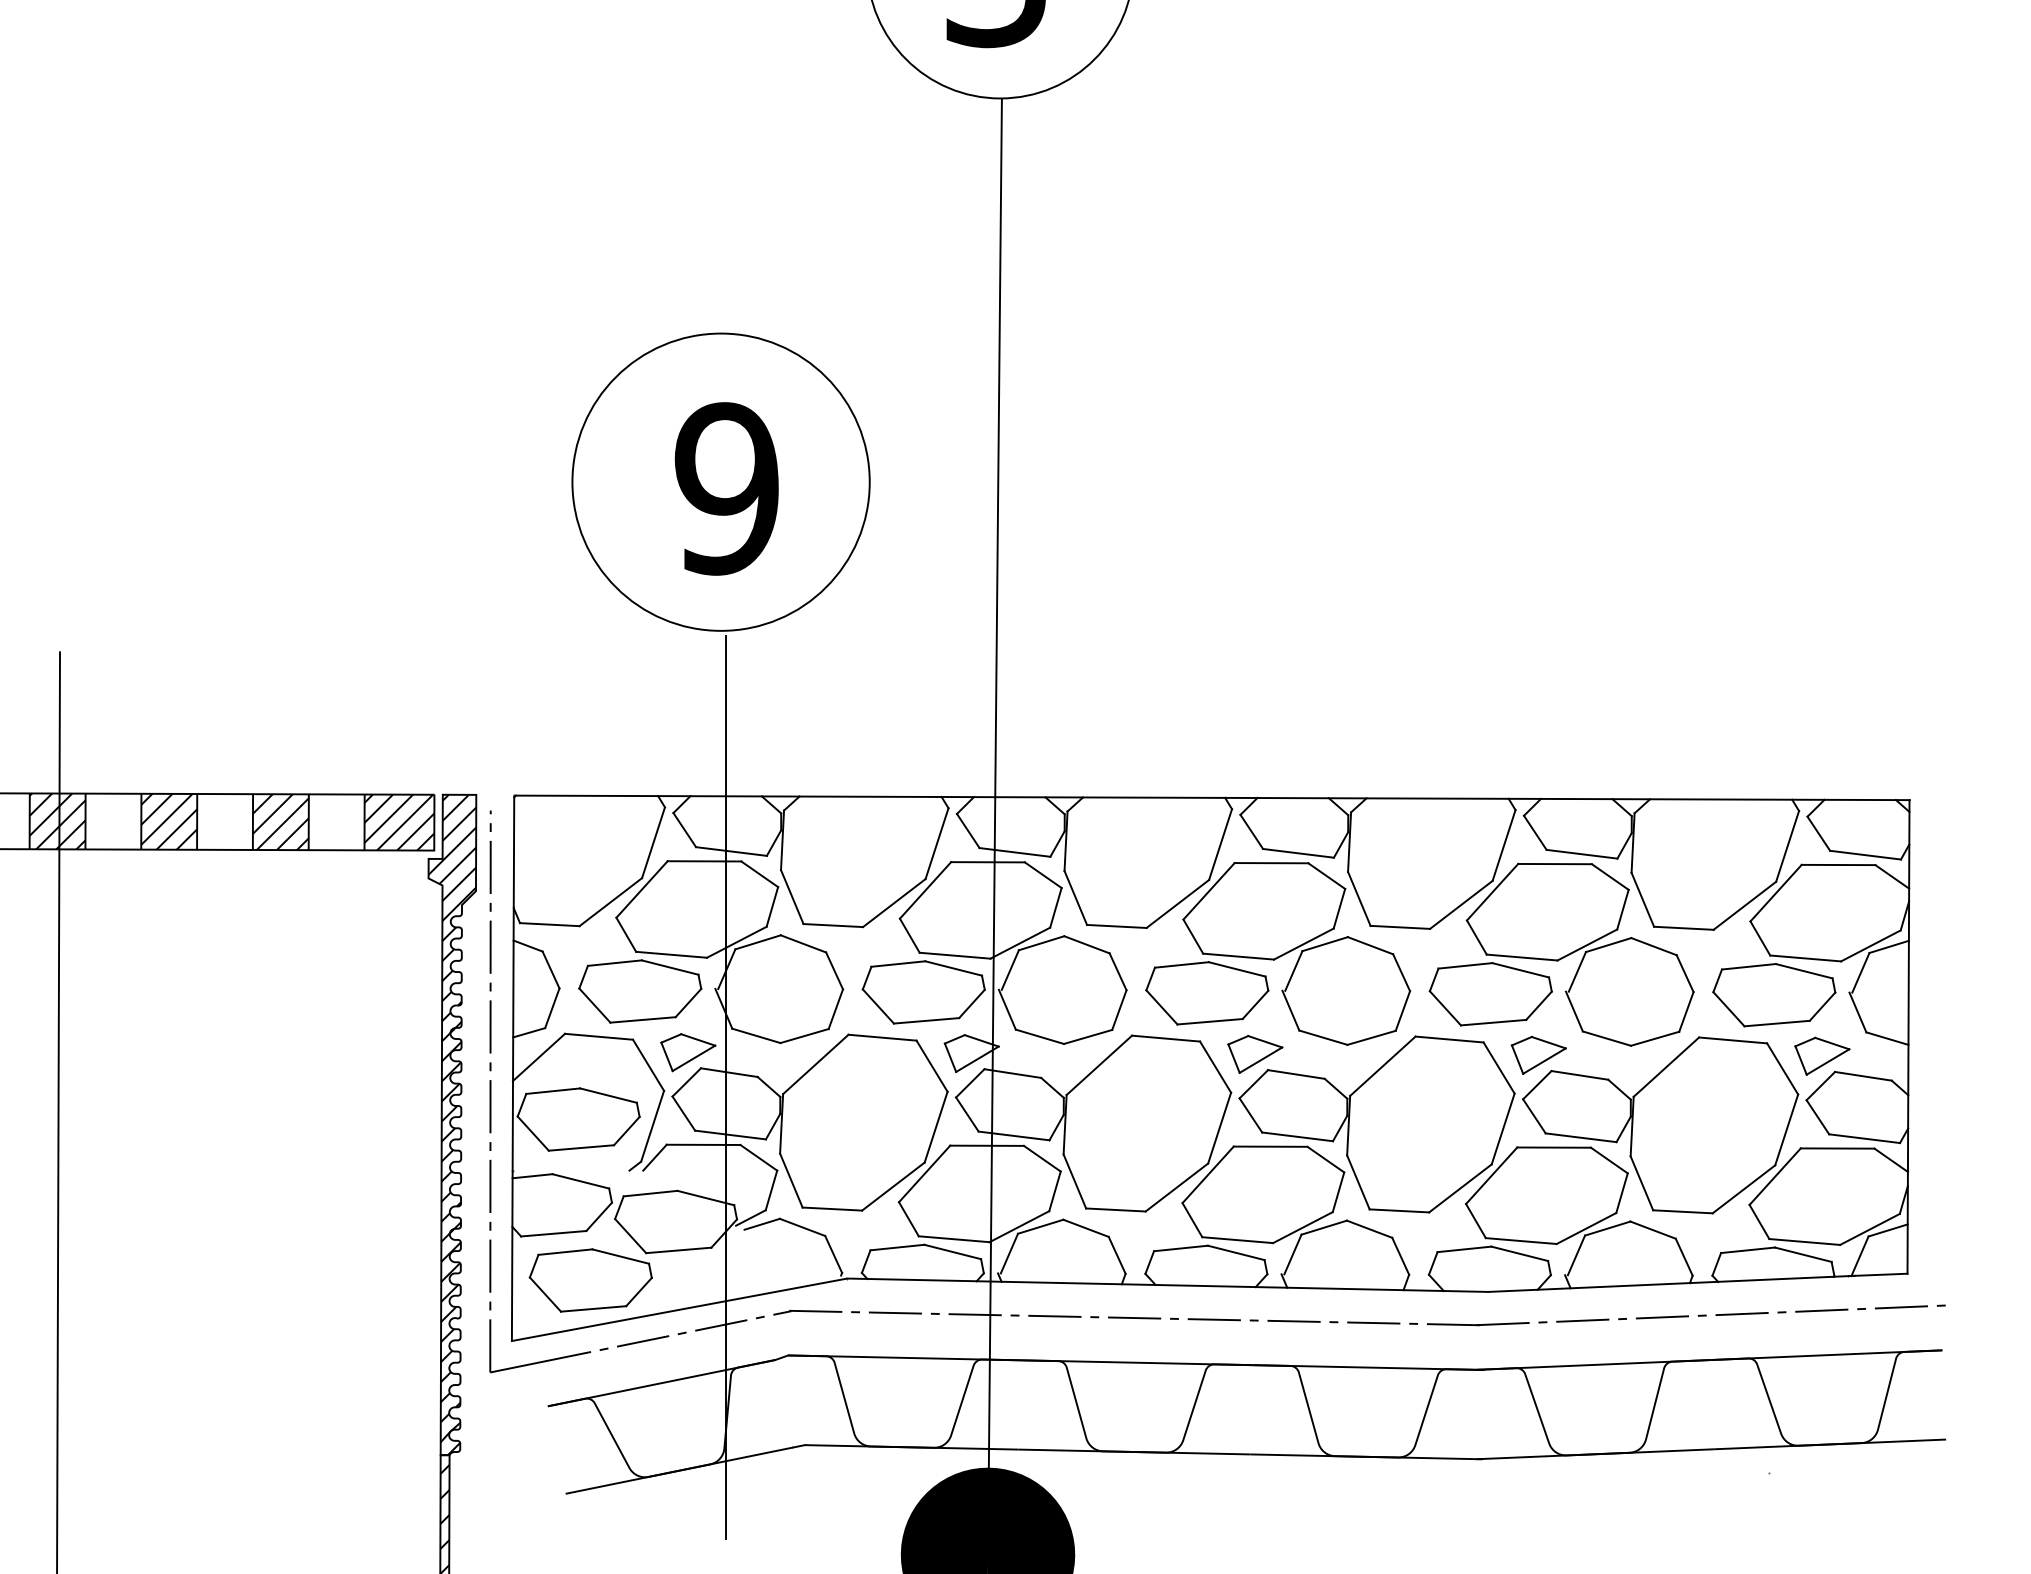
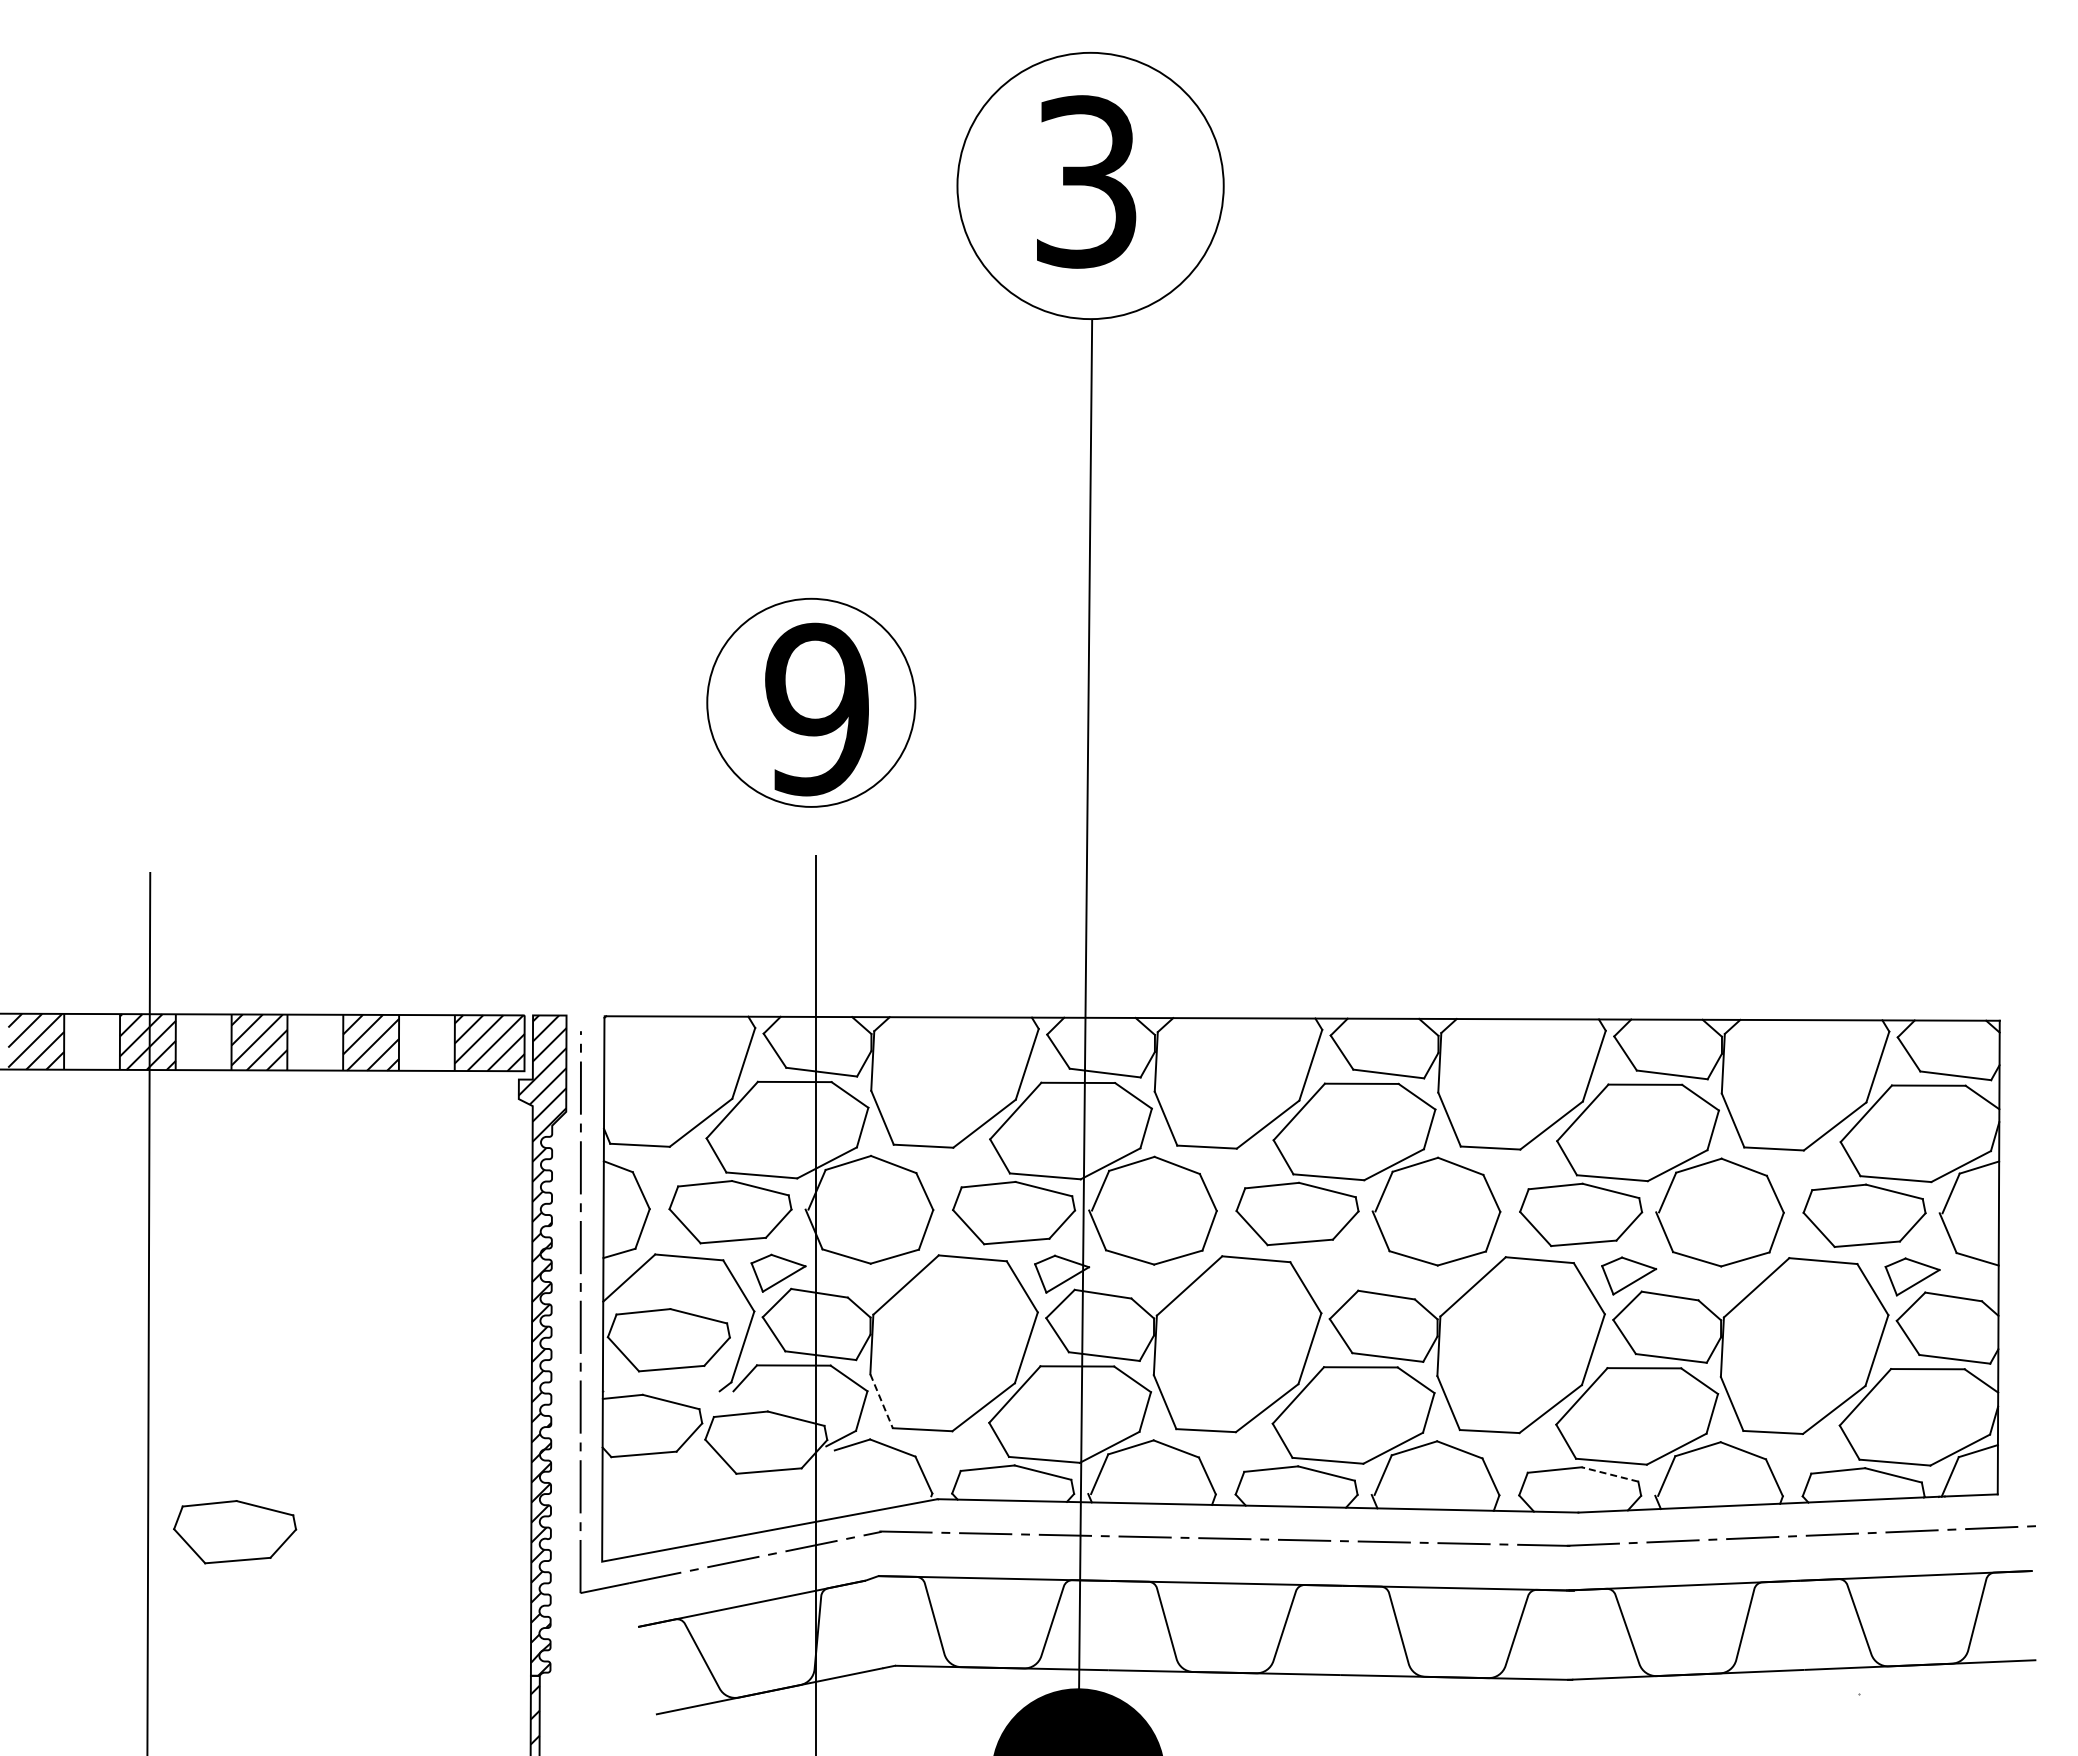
circle: (720, 481) -> (810, 702), size x0.7
part: (1255, 1053) -> (1345, 1274), removed
line: (791, 1180) -> (881, 1401), solid -> dashed
line: (1519, 1253) -> (1609, 1474), solid -> dashed
part: (591, 1280) -> (235, 1532), moved

